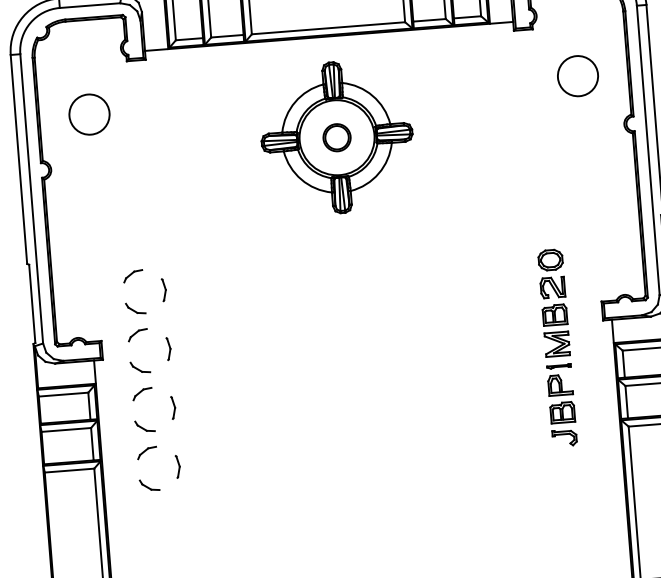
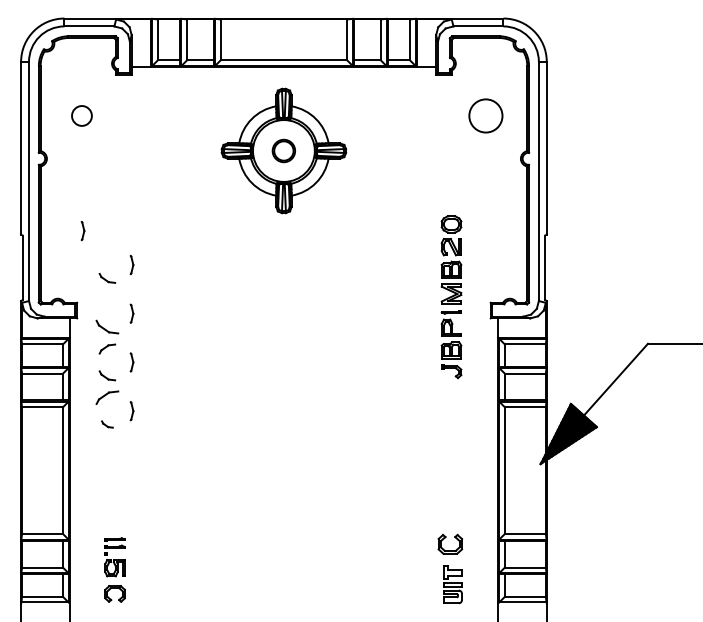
circle: (88, 114) -> (81, 115), size x0.6
part: (101, 254) -> (82, 231), added
part: (133, 276) -> (107, 251), removed
part: (137, 335) -> (107, 300), removed
part: (557, 348) -> (451, 297), moved
part: (140, 366) -> (107, 326), size x1.4
part: (147, 452) -> (107, 397), size x1.4
part: (149, 485) -> (107, 424), size x0.7

